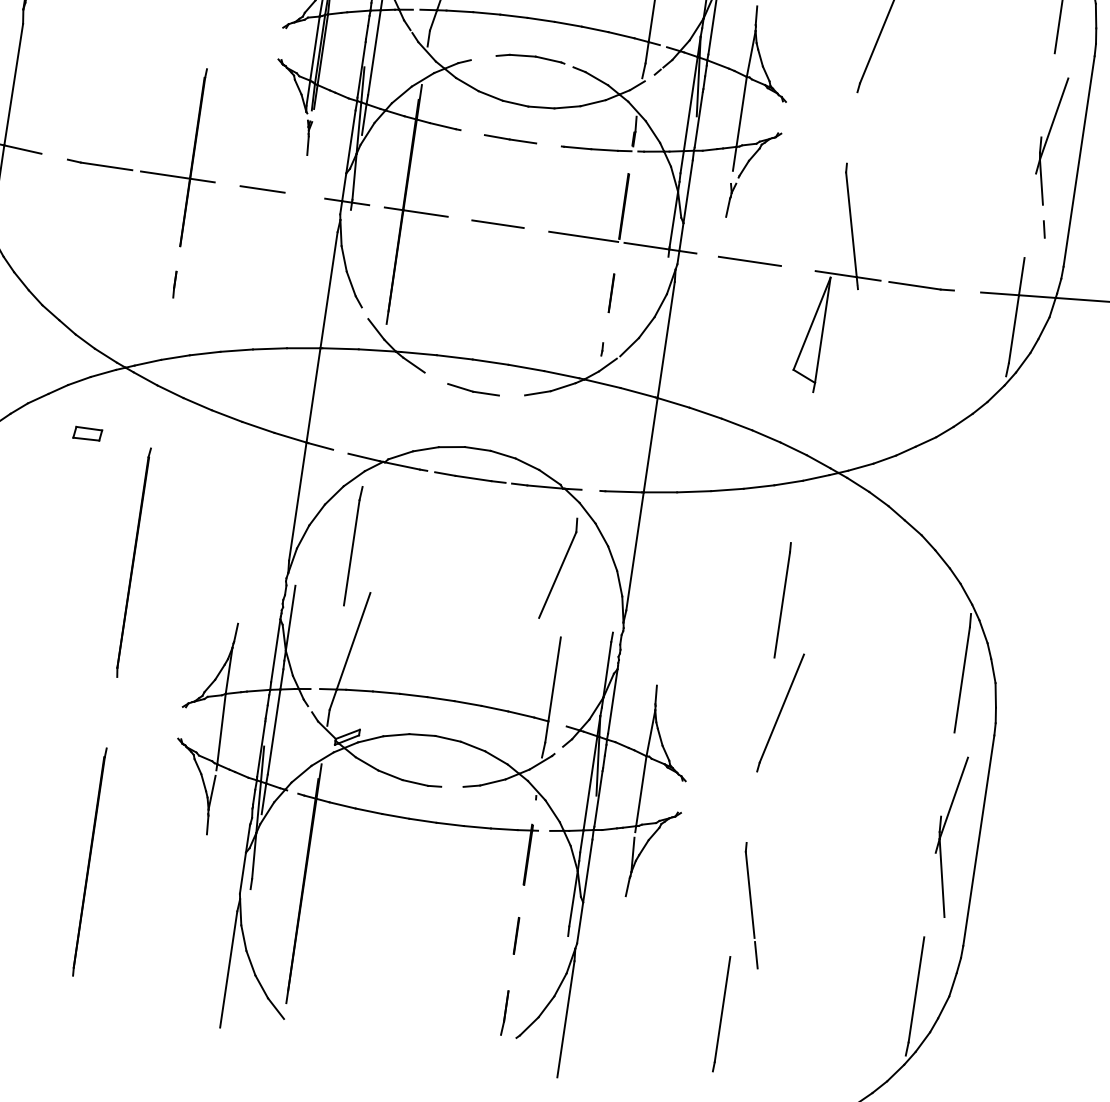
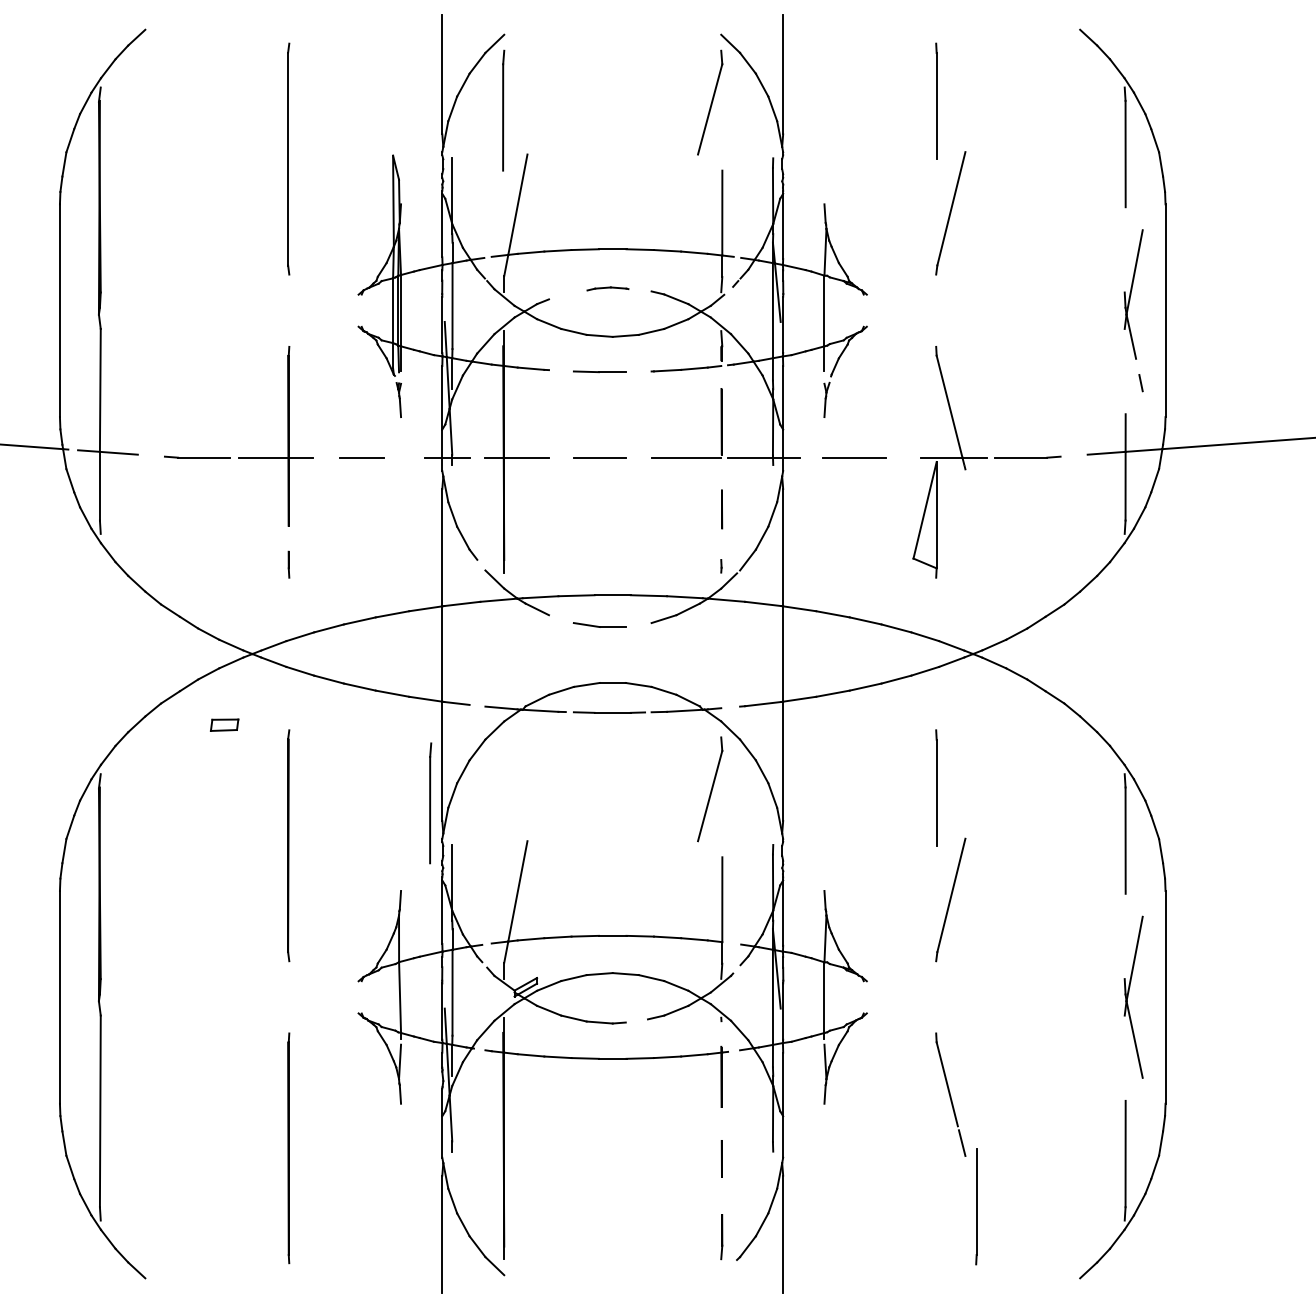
part: (530, 57) -> (607, 288), size x0.6
line: (353, 546) -> (430, 803), moved
line: (721, 1014) -> (976, 1206), moved

